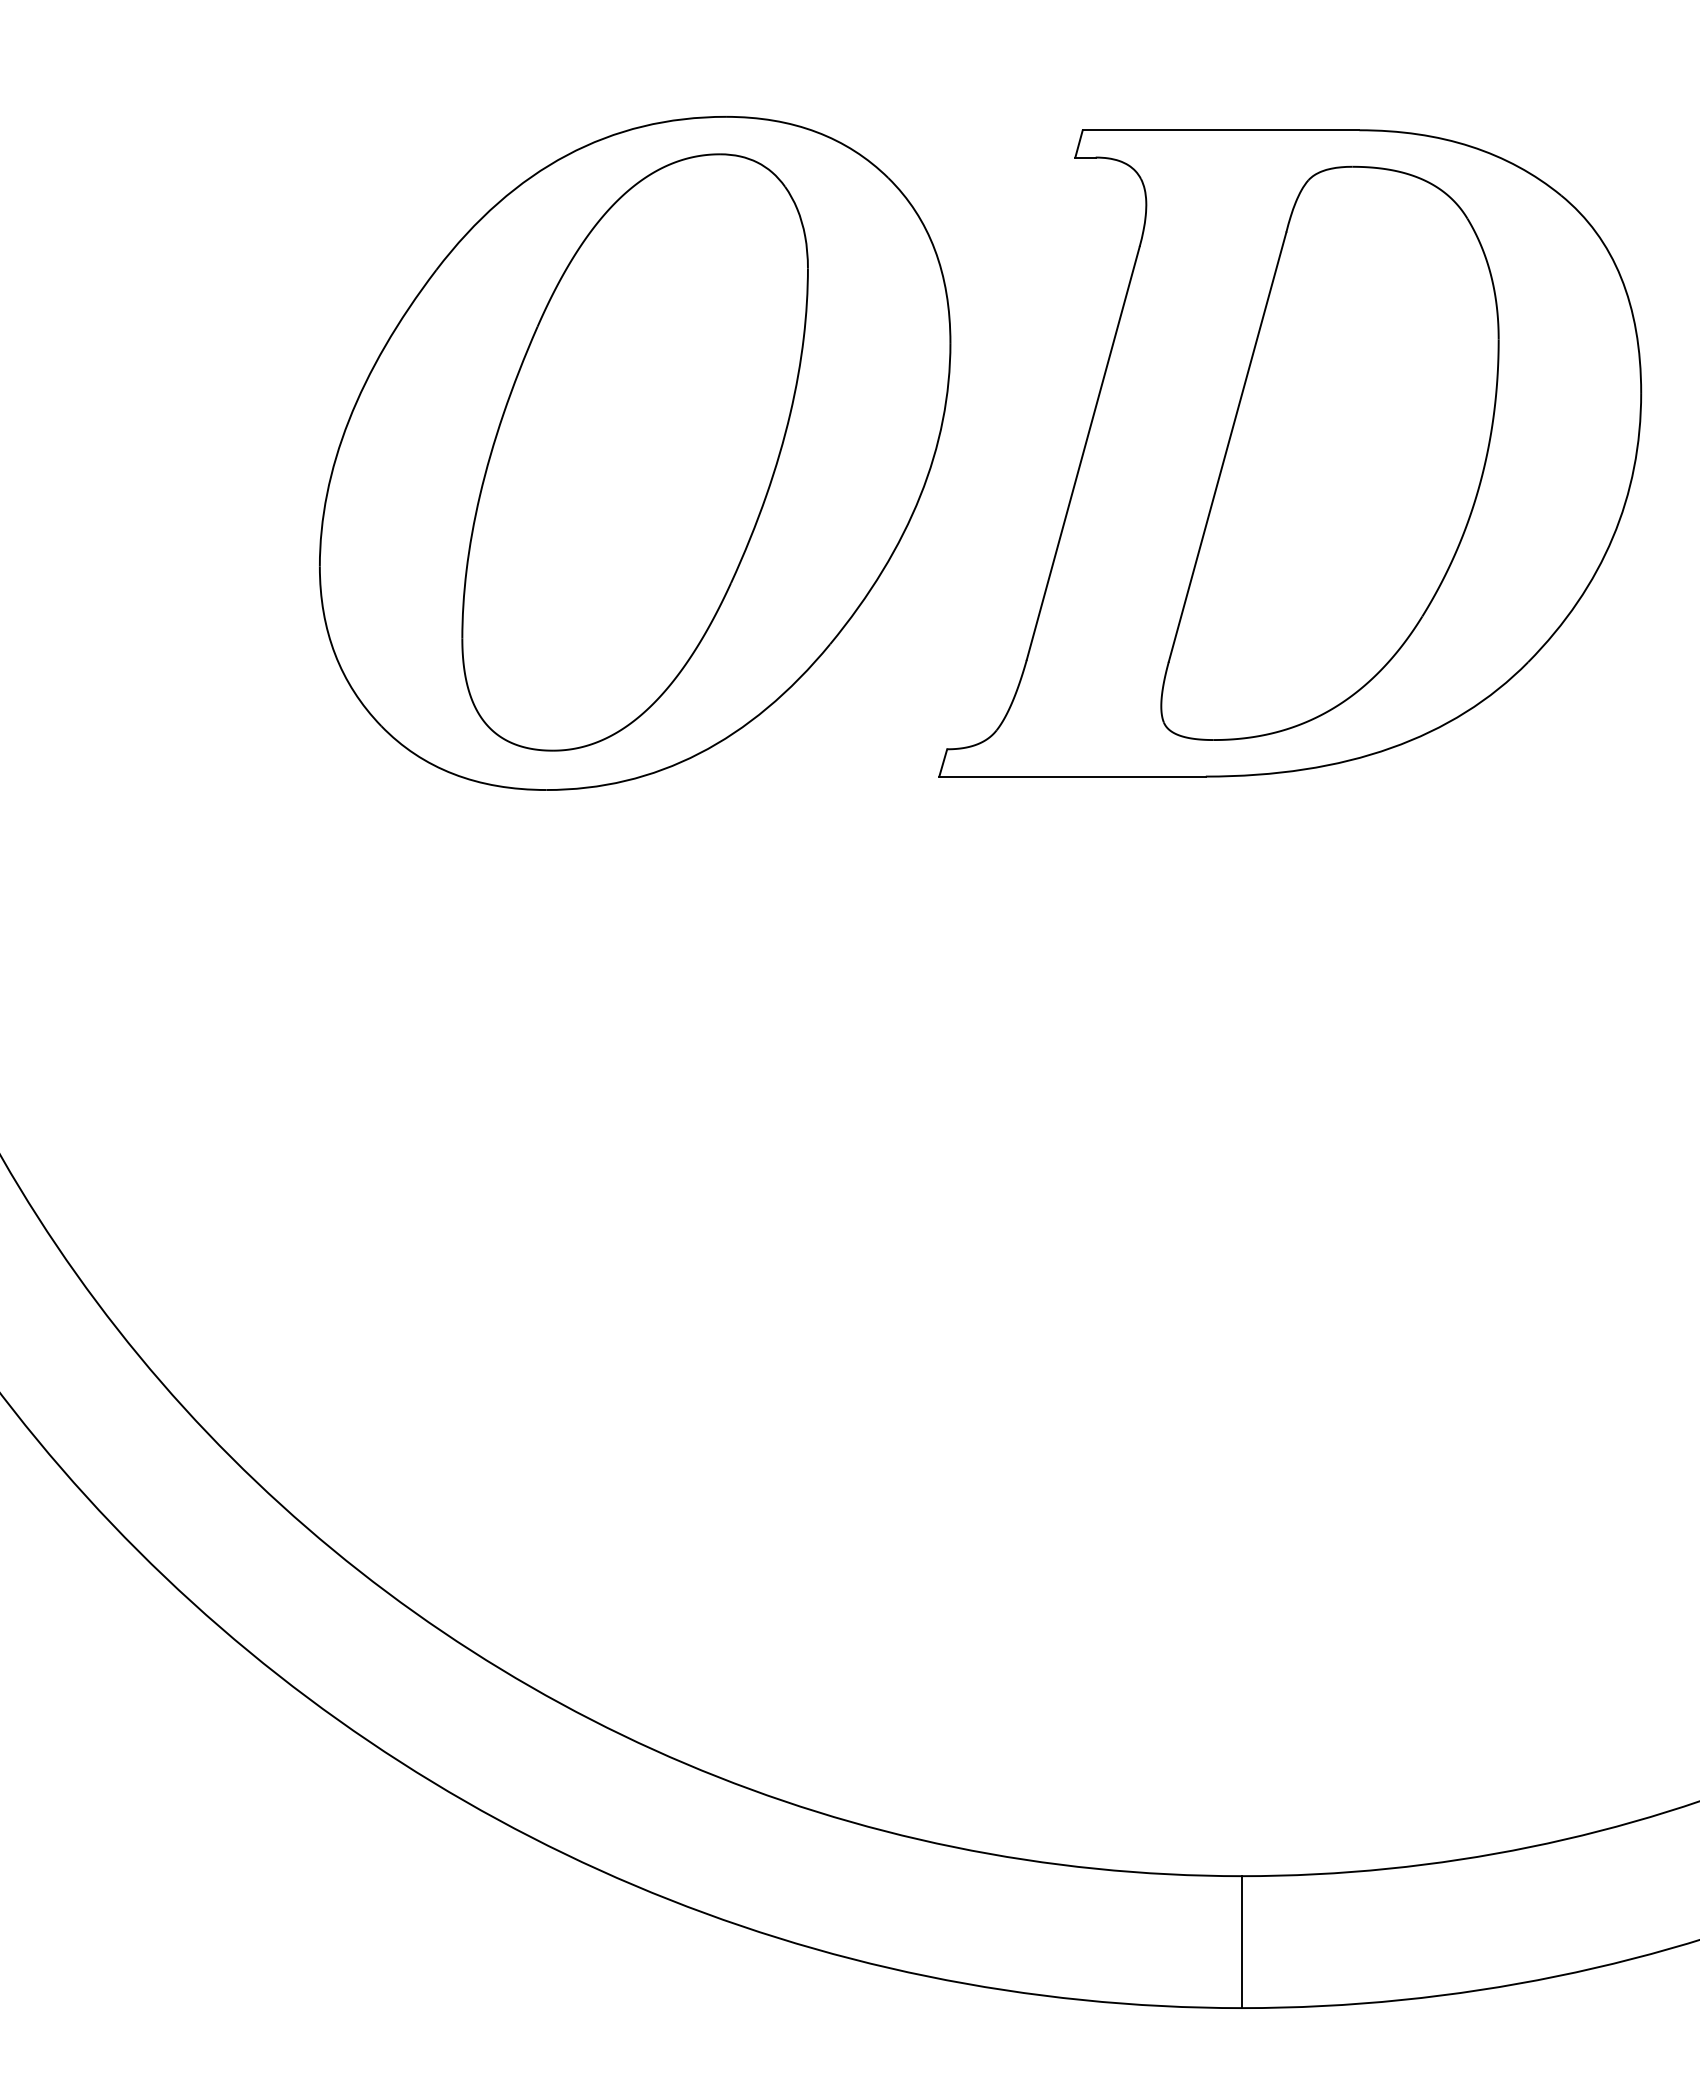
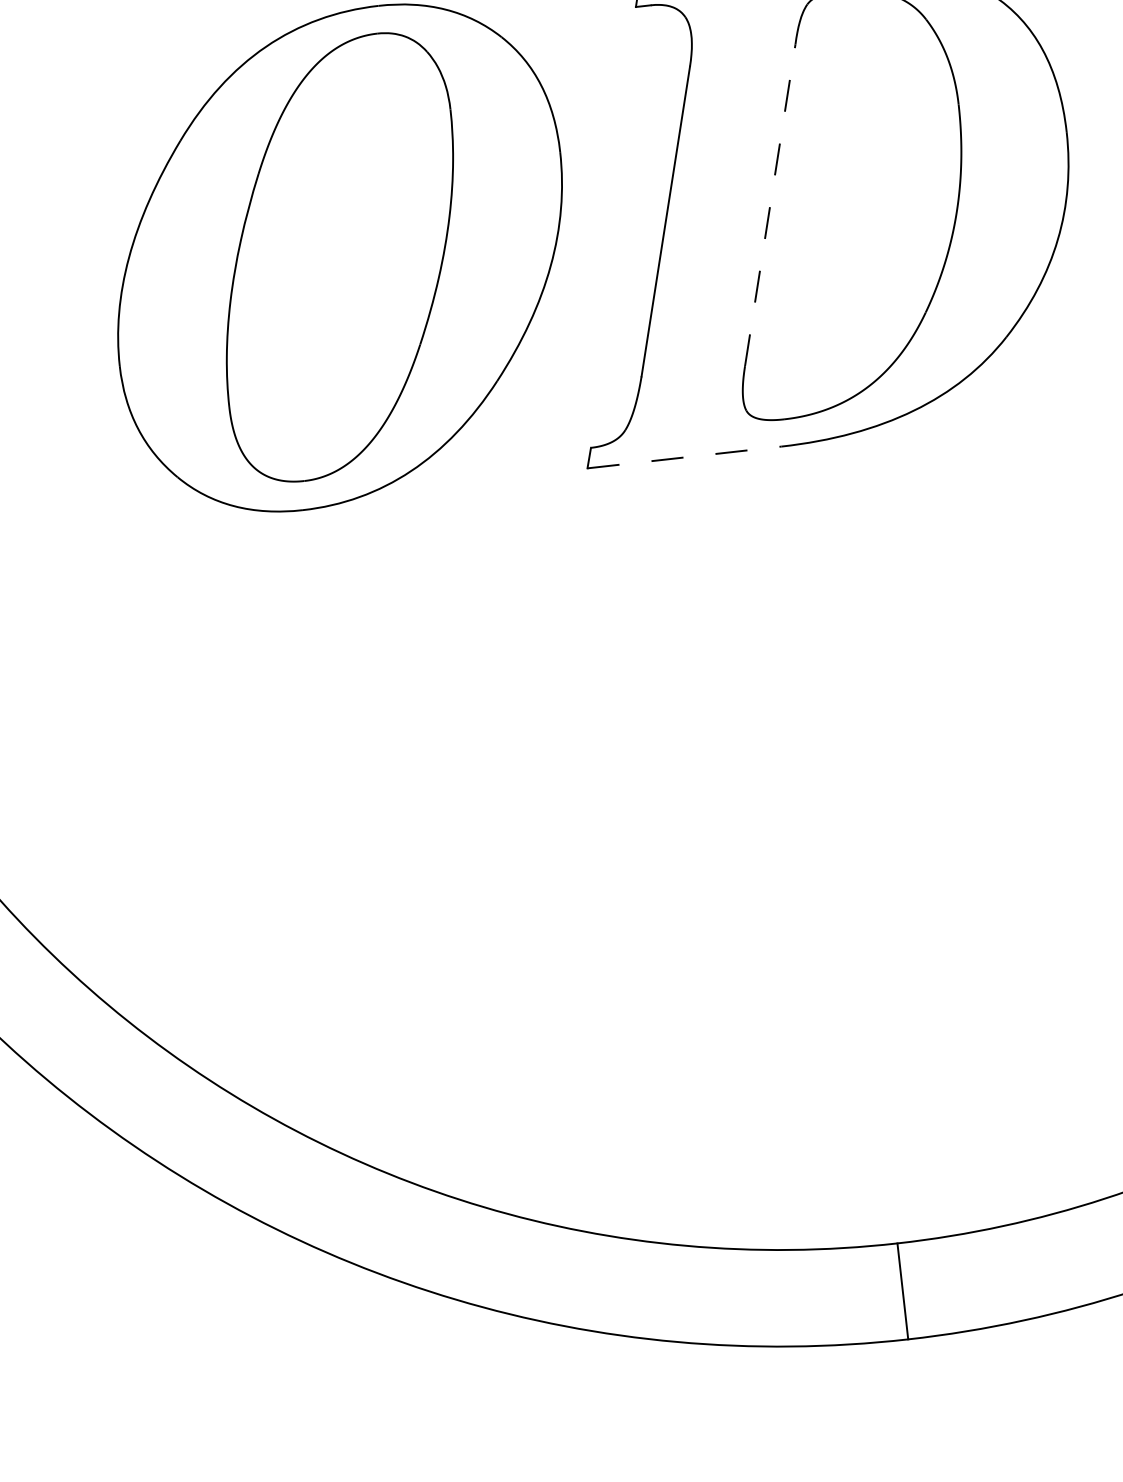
line: (1227, 447) -> (770, 205), solid -> dashed
line: (1073, 776) -> (685, 457), solid -> dashed

